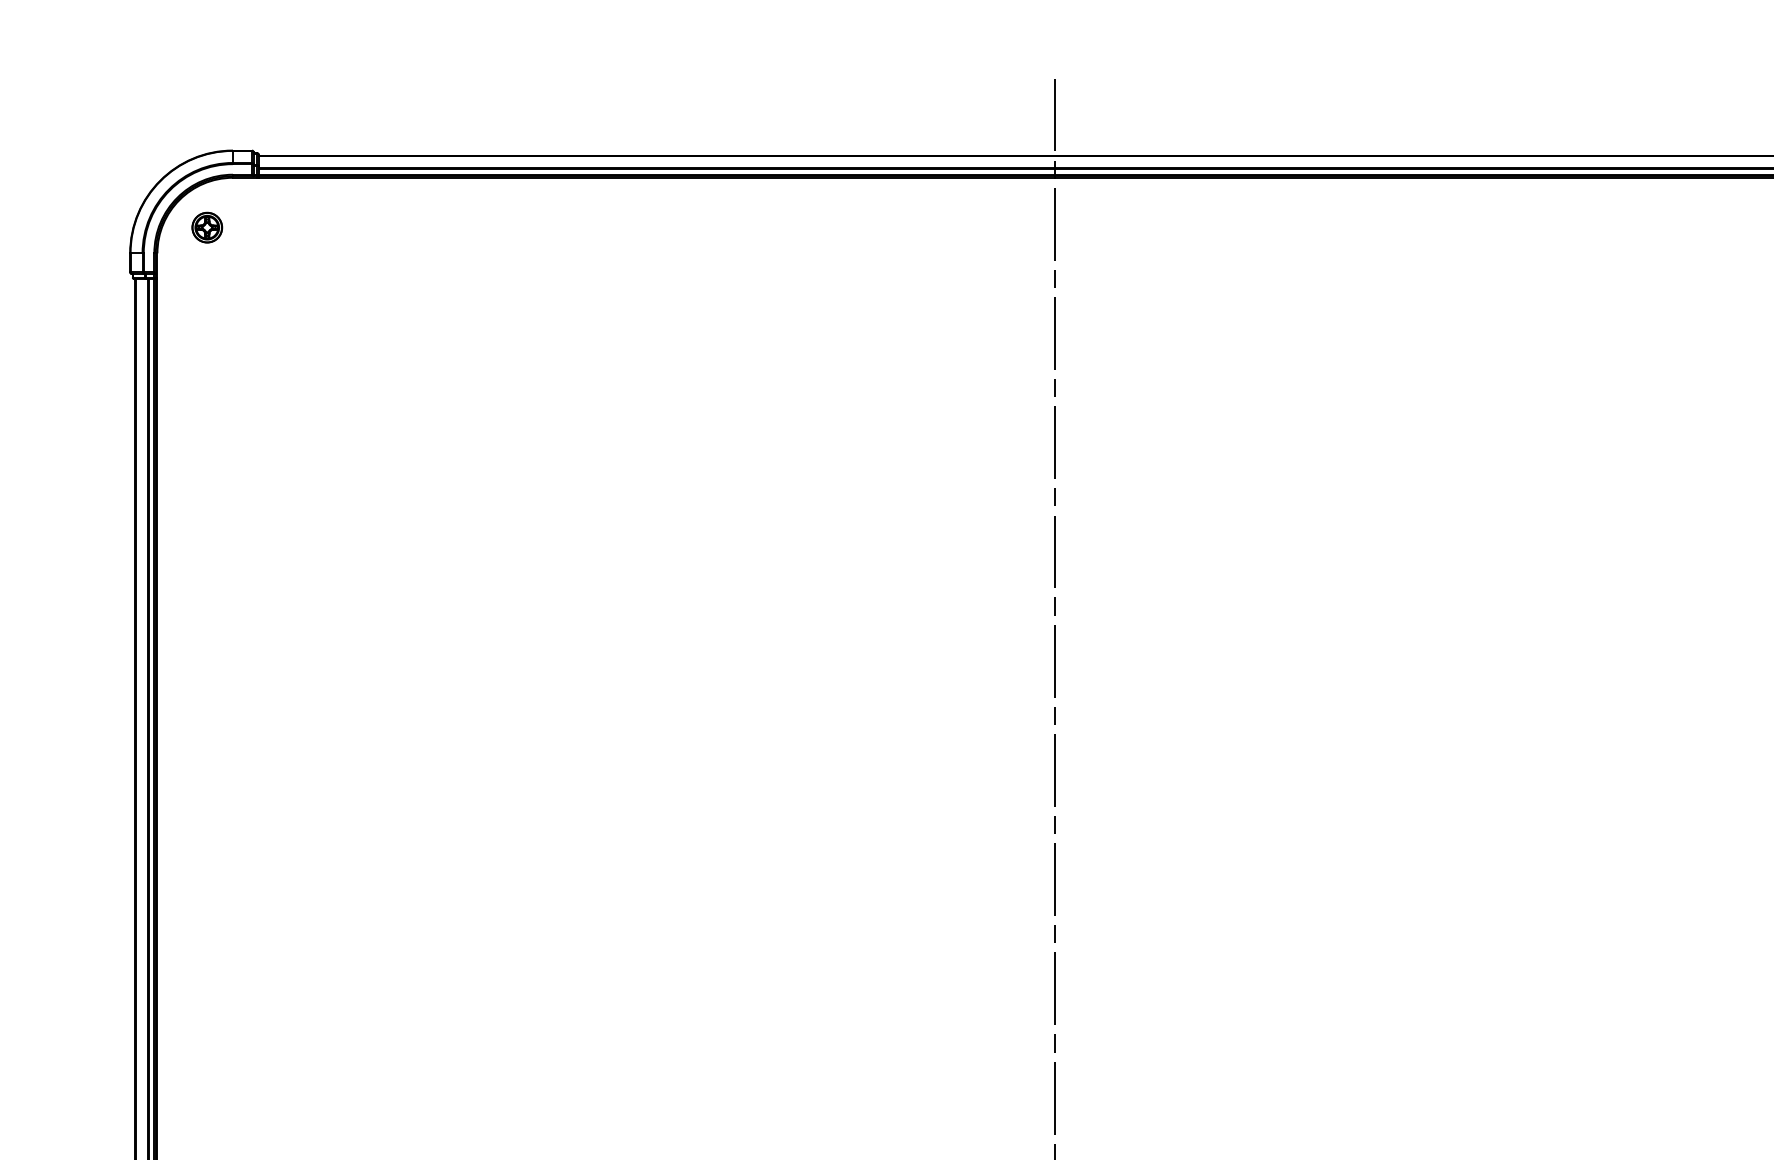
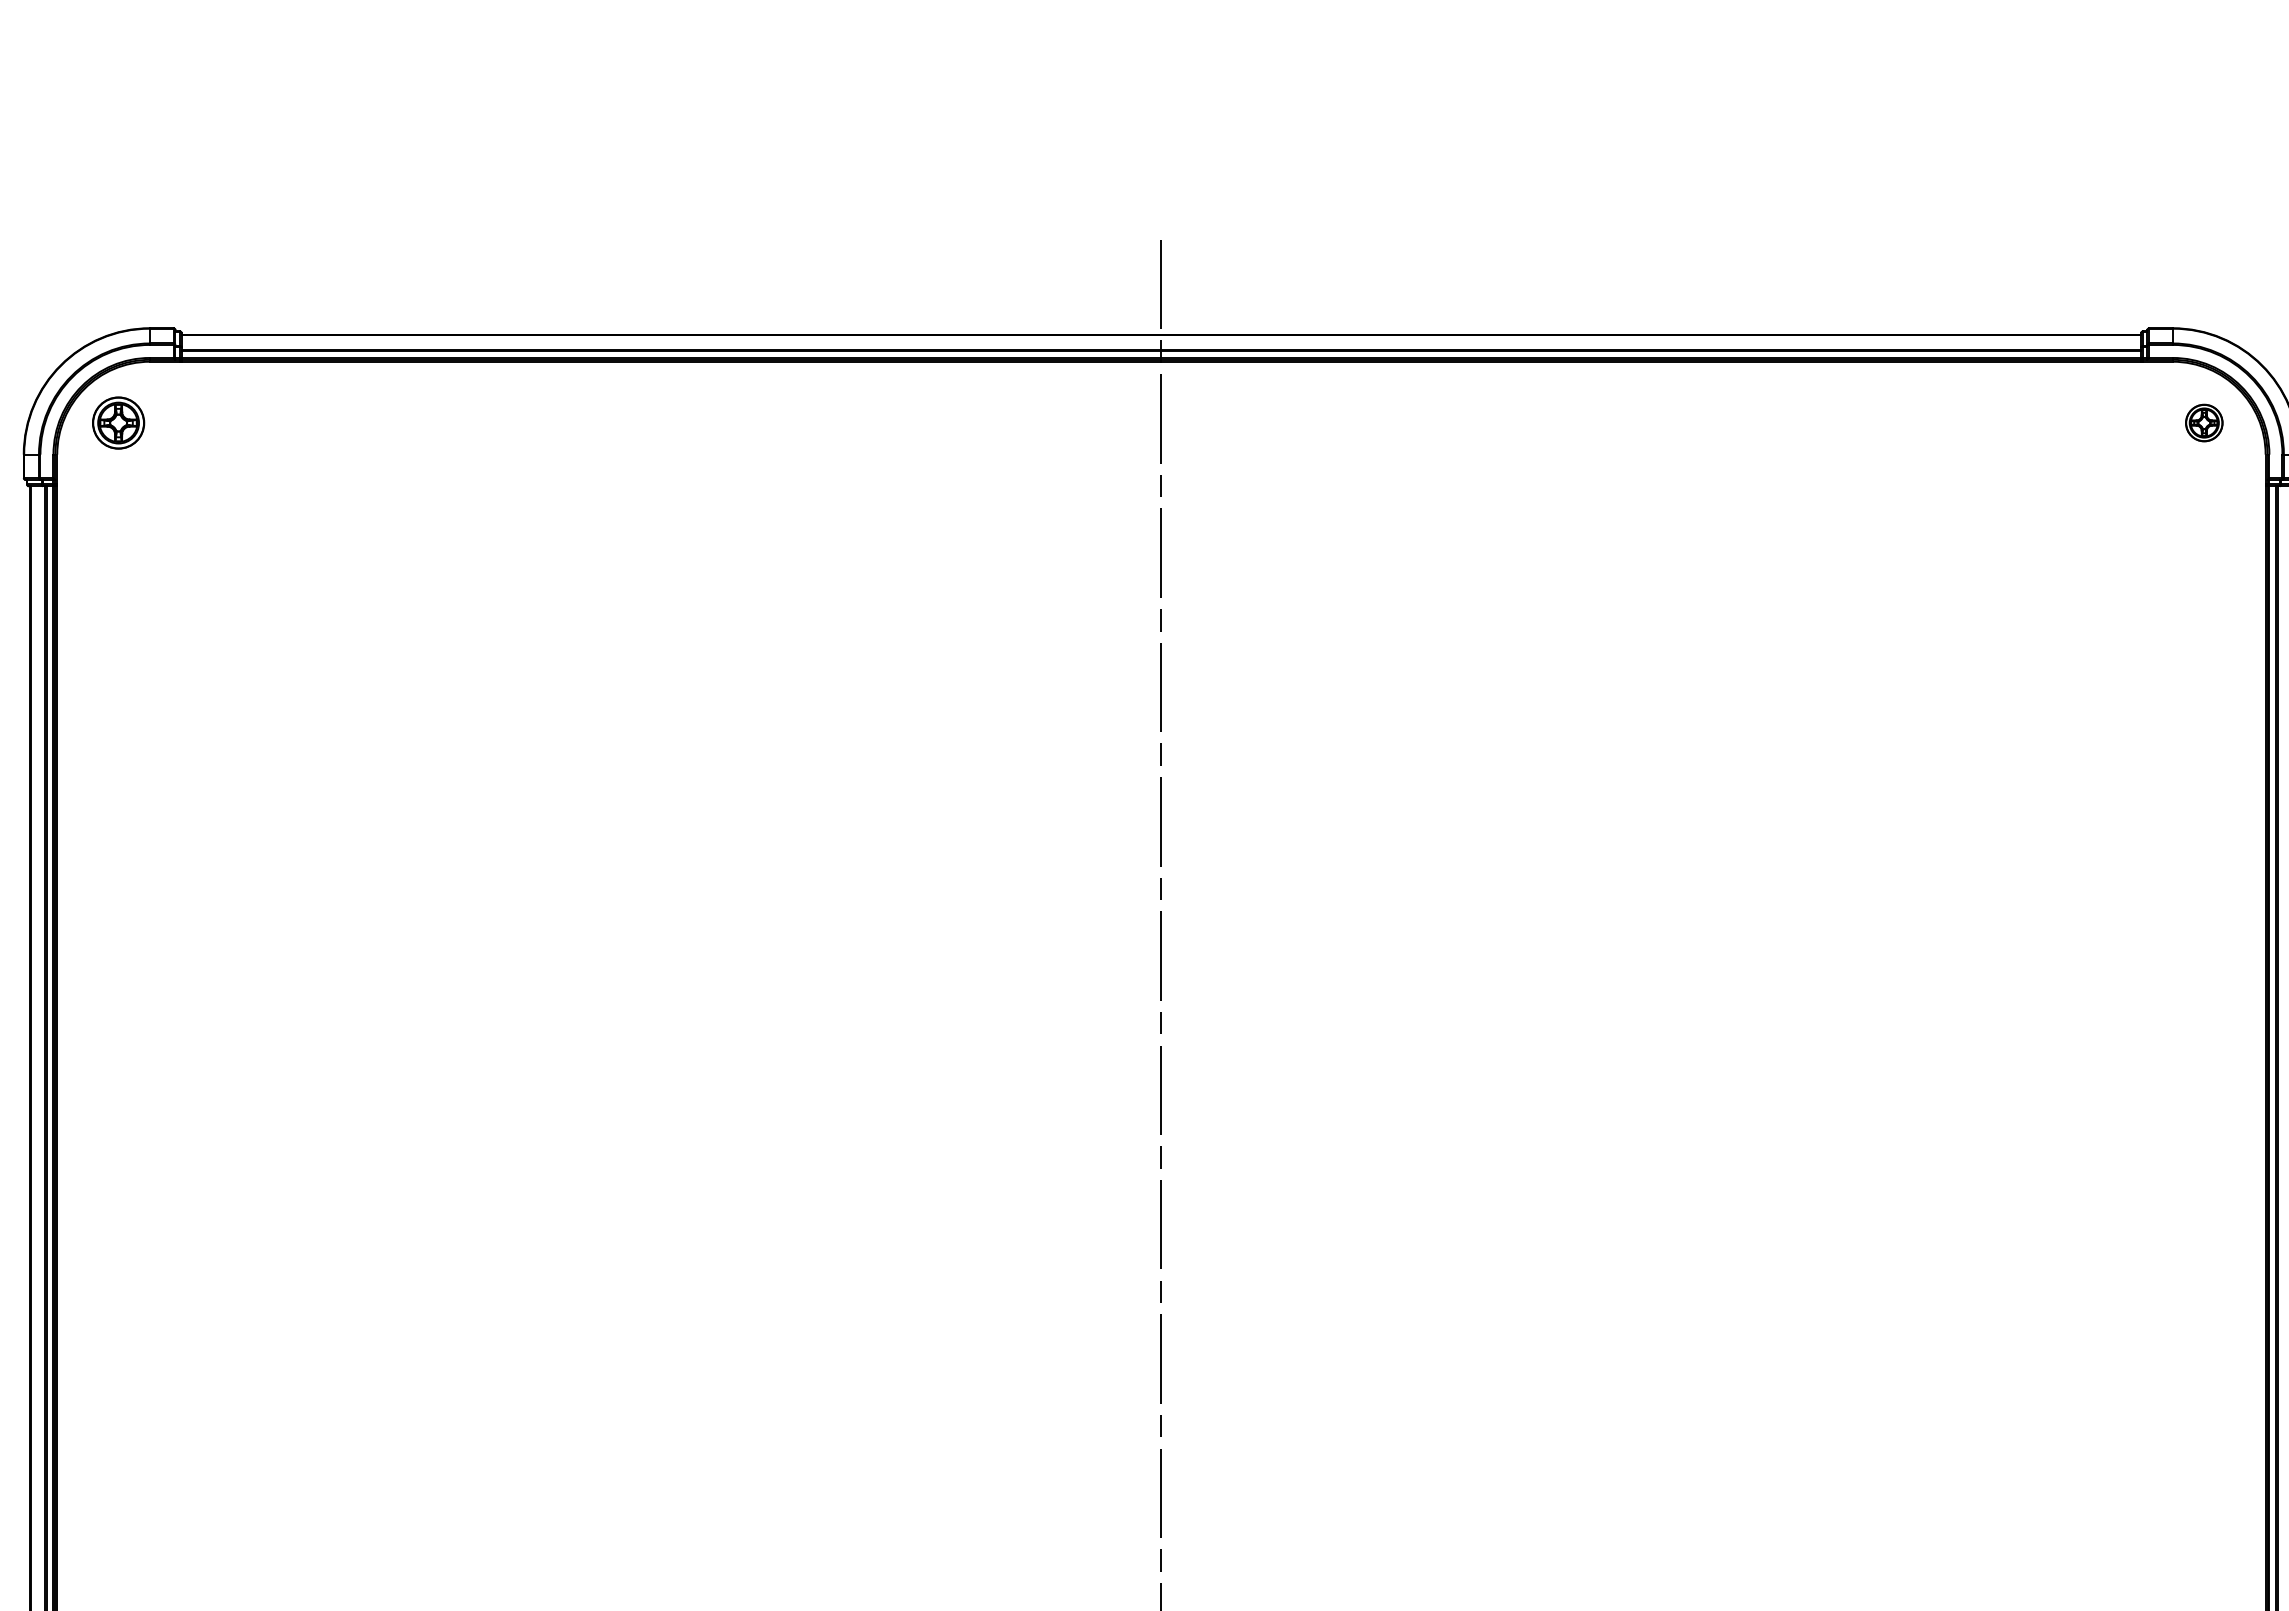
part: (207, 227) -> (118, 422), size x1.4

